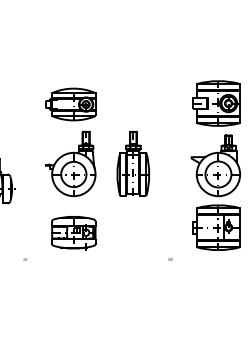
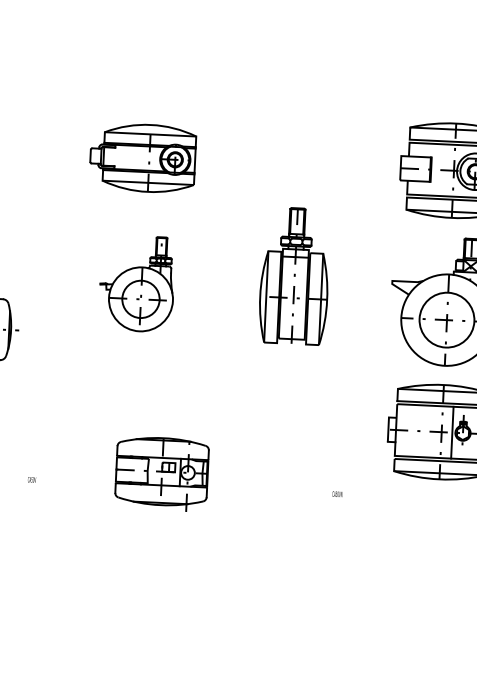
part: (132, 163) -> (293, 274), moved
part: (70, 164) -> (136, 284), size x0.7
part: (73, 233) -> (161, 473), moved

